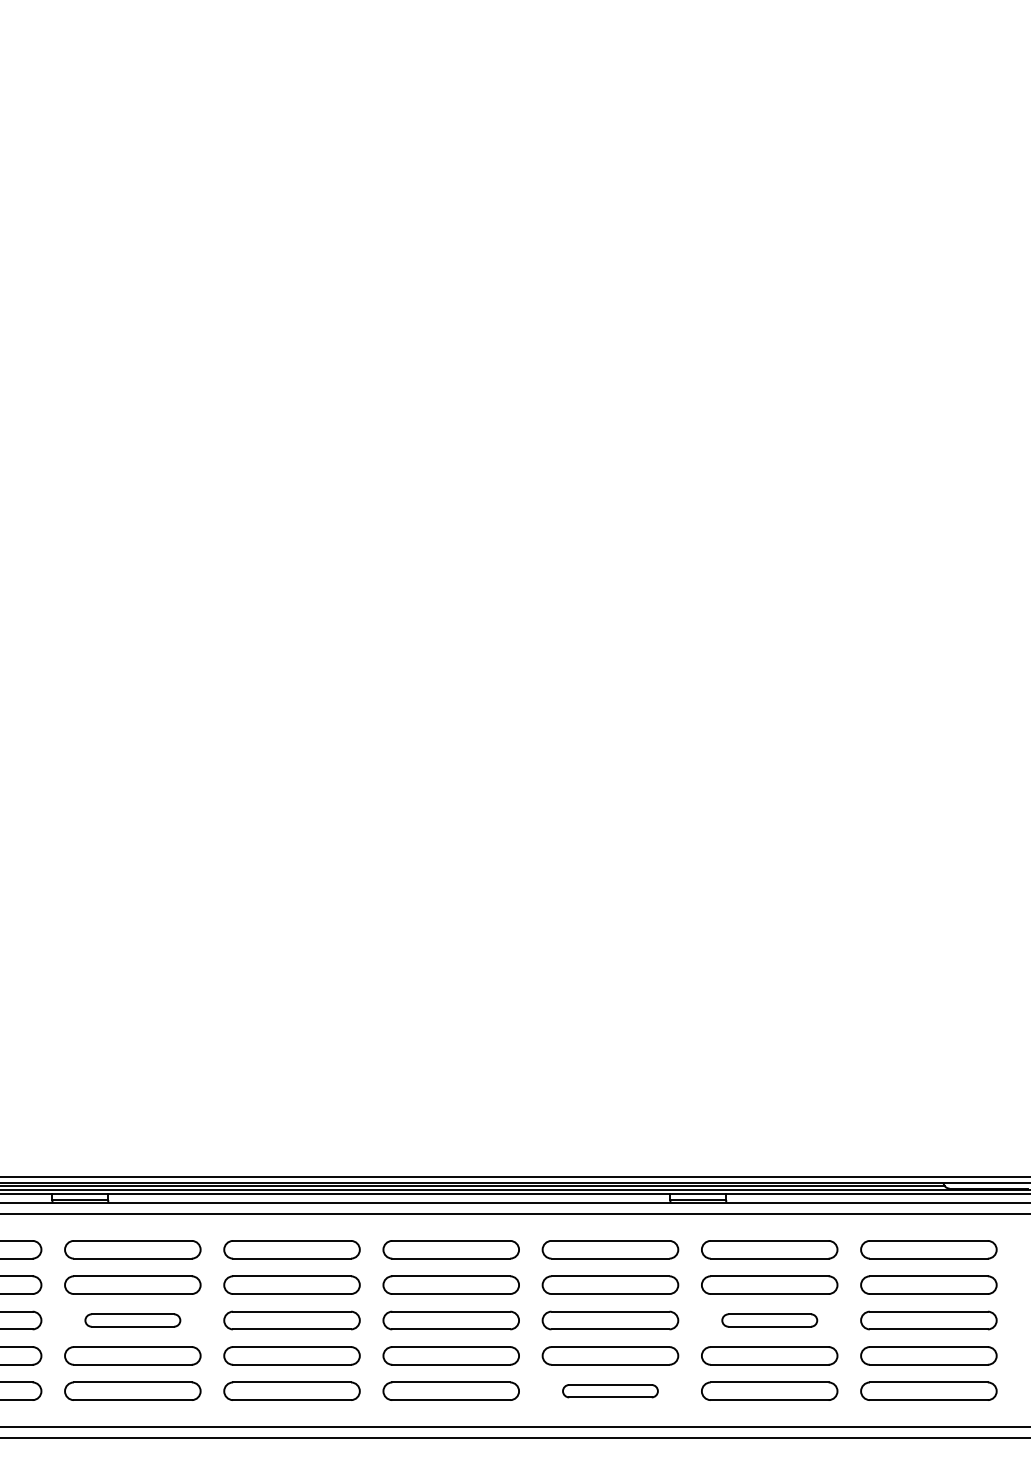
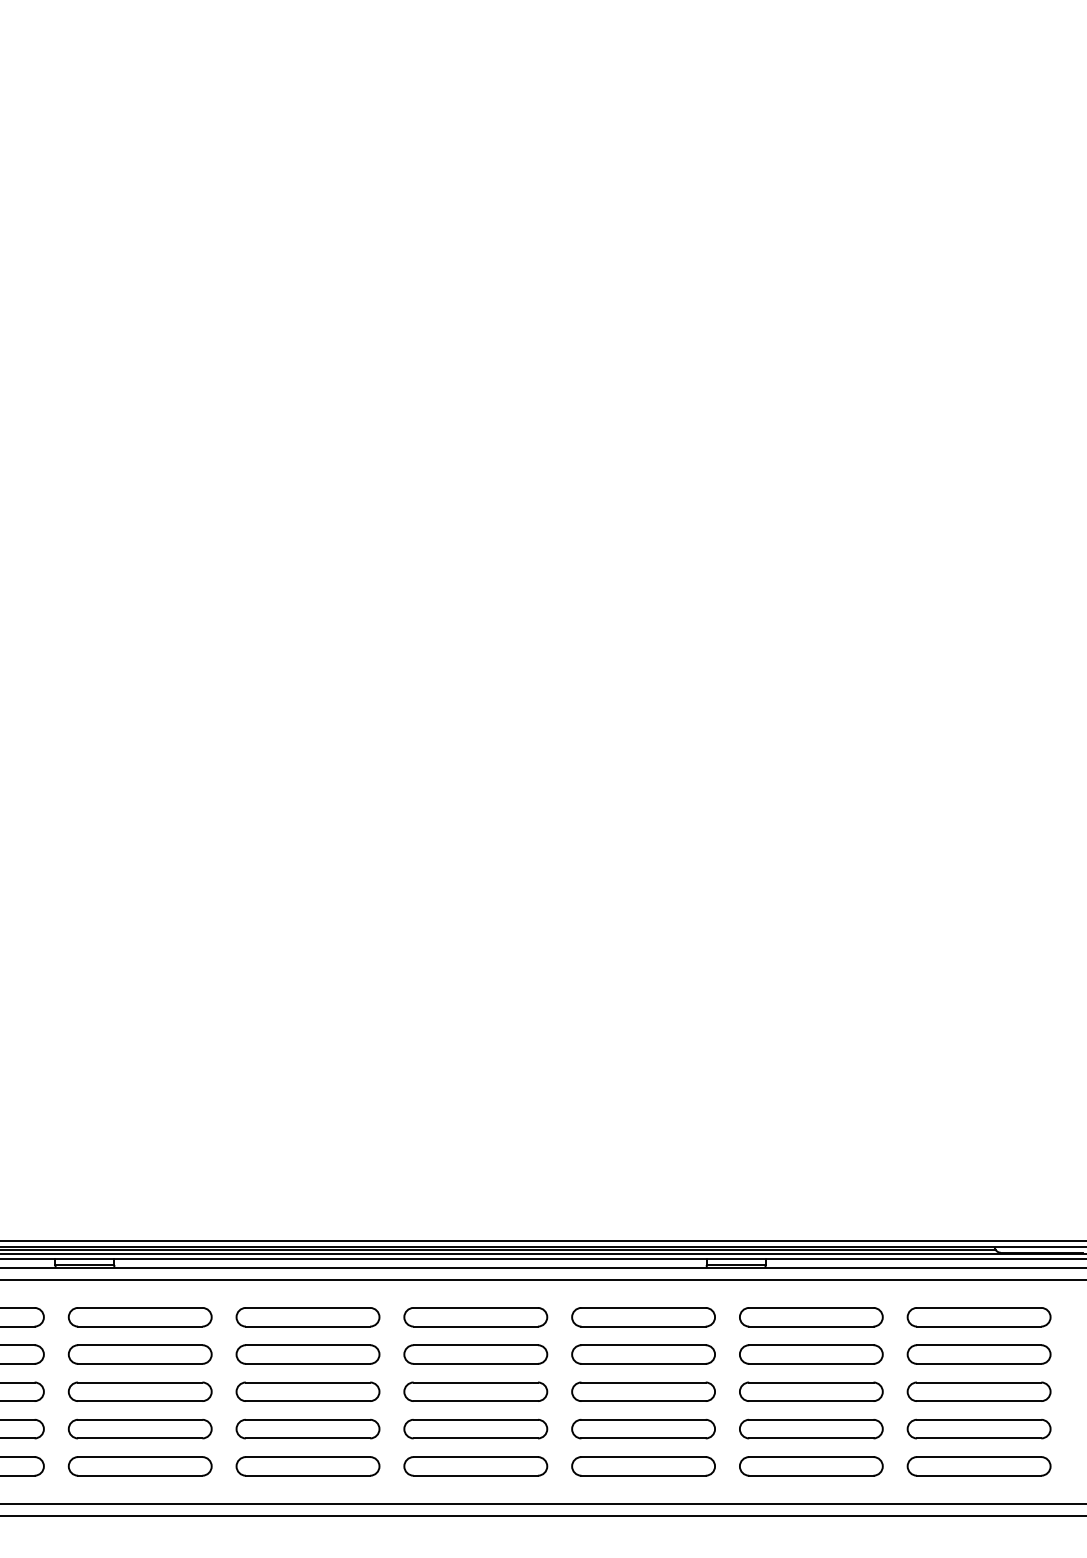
part: (132, 1320) -> (139, 1391), size x1.43
part: (769, 1320) -> (811, 1391), size x1.43
part: (610, 1390) -> (643, 1465), size x1.43

